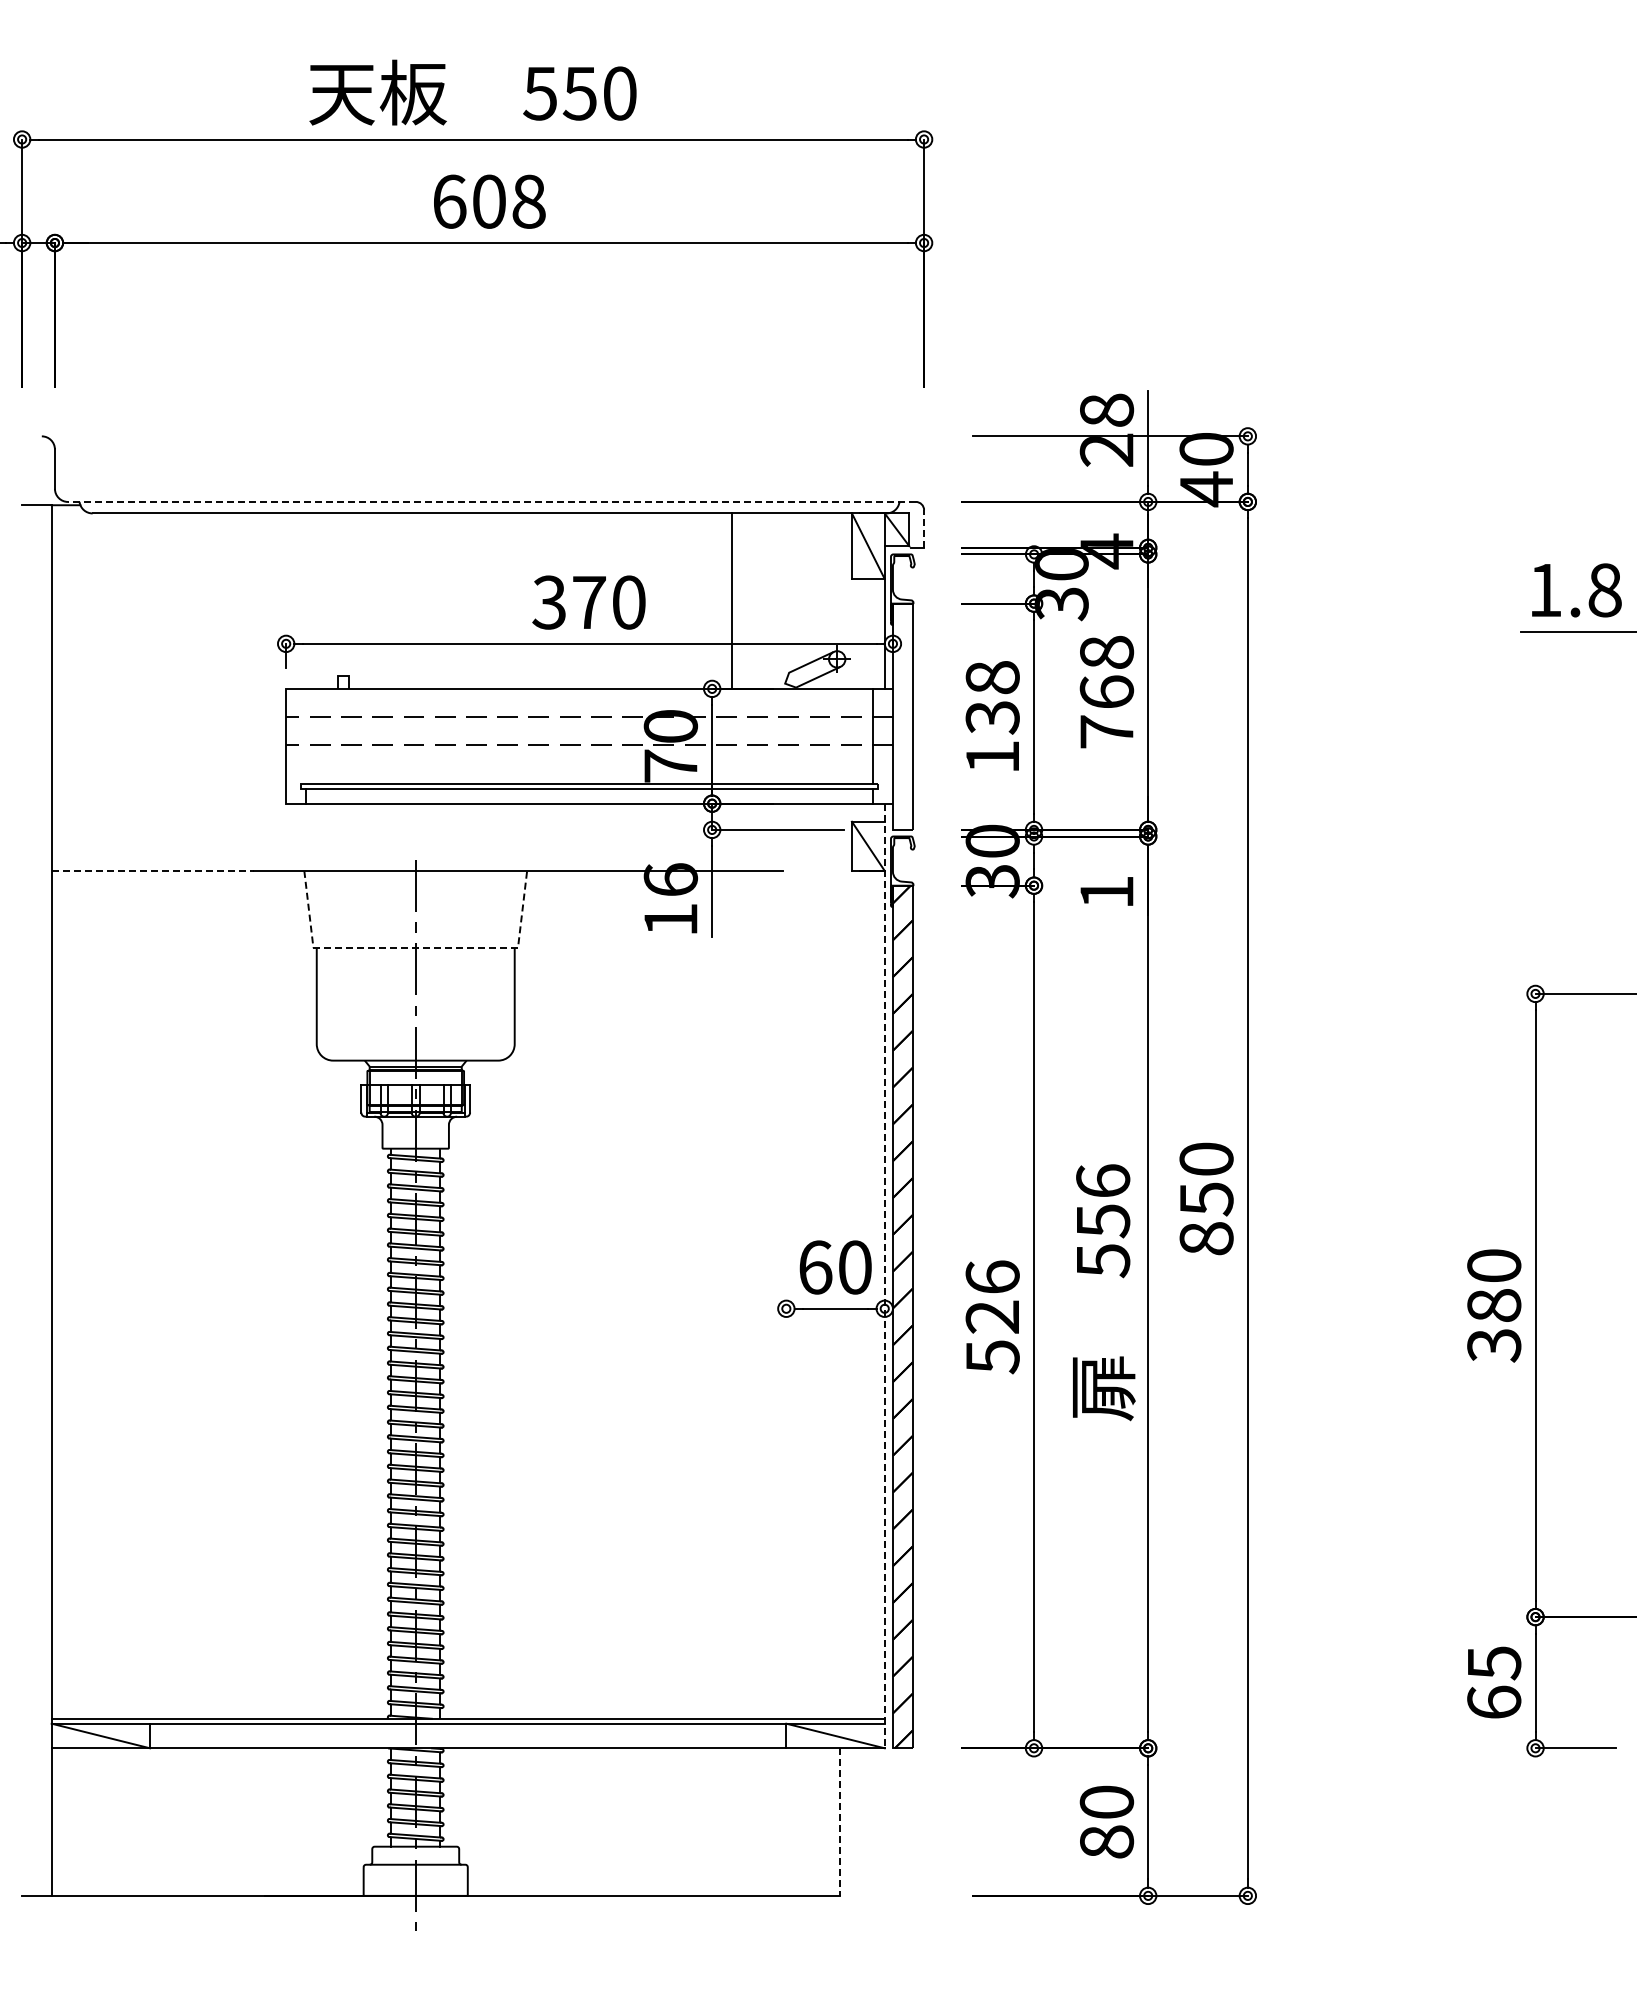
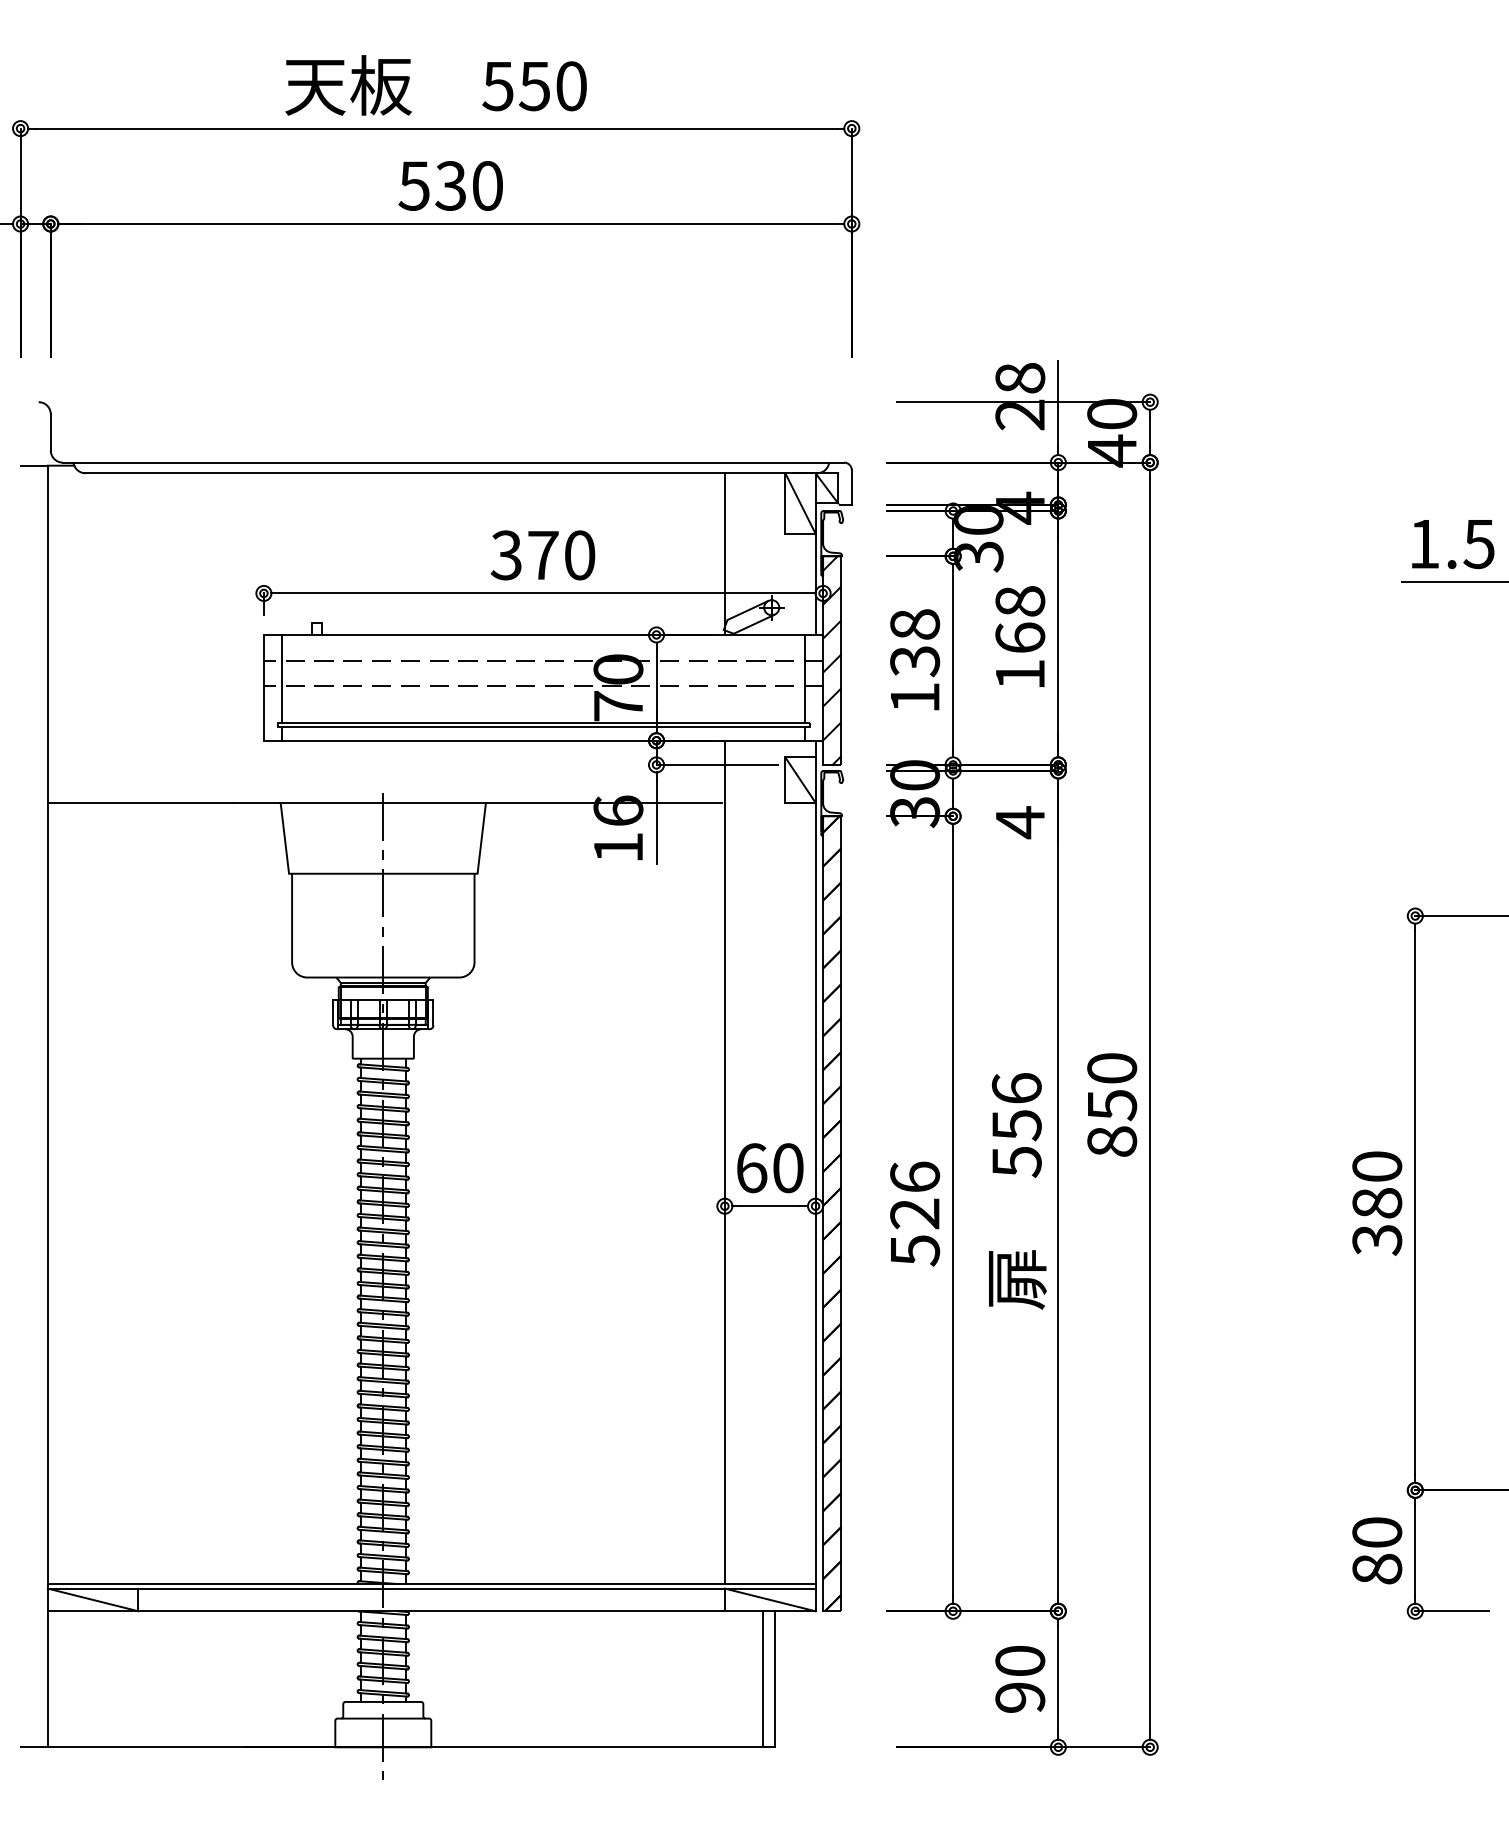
text: (488, 201) -> (450, 185), 608 -> 530
line: (491, 501) -> (453, 462), dashed -> solid
line: (924, 529) -> (852, 488), dashed -> solid
text: (1604, 590) -> (1478, 544), 1.8 -> 1.5
line: (732, 600) -> (725, 553), moved
hatch: (902, 716) -> (831, 660), added
text: (1106, 731) -> (1019, 674), 768 -> 168
line: (305, 736) -> (281, 678), added
line: (153, 870) -> (141, 802), dashed -> solid
text: (1106, 892) -> (1019, 822), 1 -> 4
line: (416, 948) -> (384, 874), dashed -> solid
line: (786, 1260) -> (725, 1161), added
line: (884, 1276) -> (815, 1176), dashed -> solid
text: (1494, 1682) -> (1377, 1550), 65 -> 80
line: (827, 1821) -> (762, 1678), added
line: (840, 1822) -> (774, 1679), dashed -> solid
text: (1106, 1841) -> (1019, 1697), 80 -> 90

